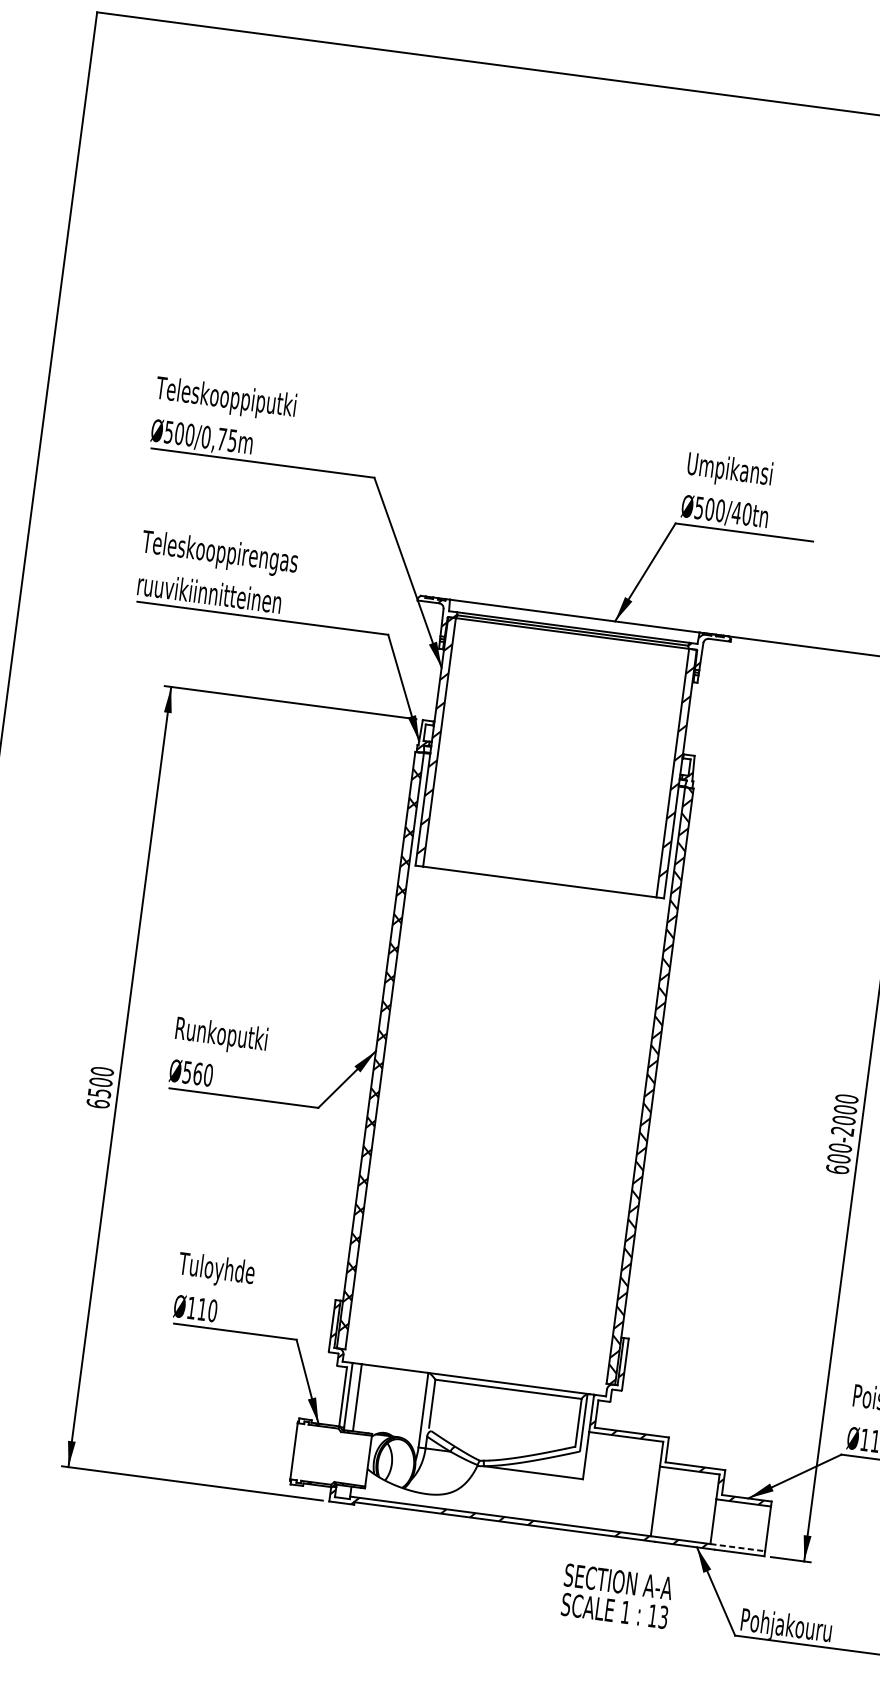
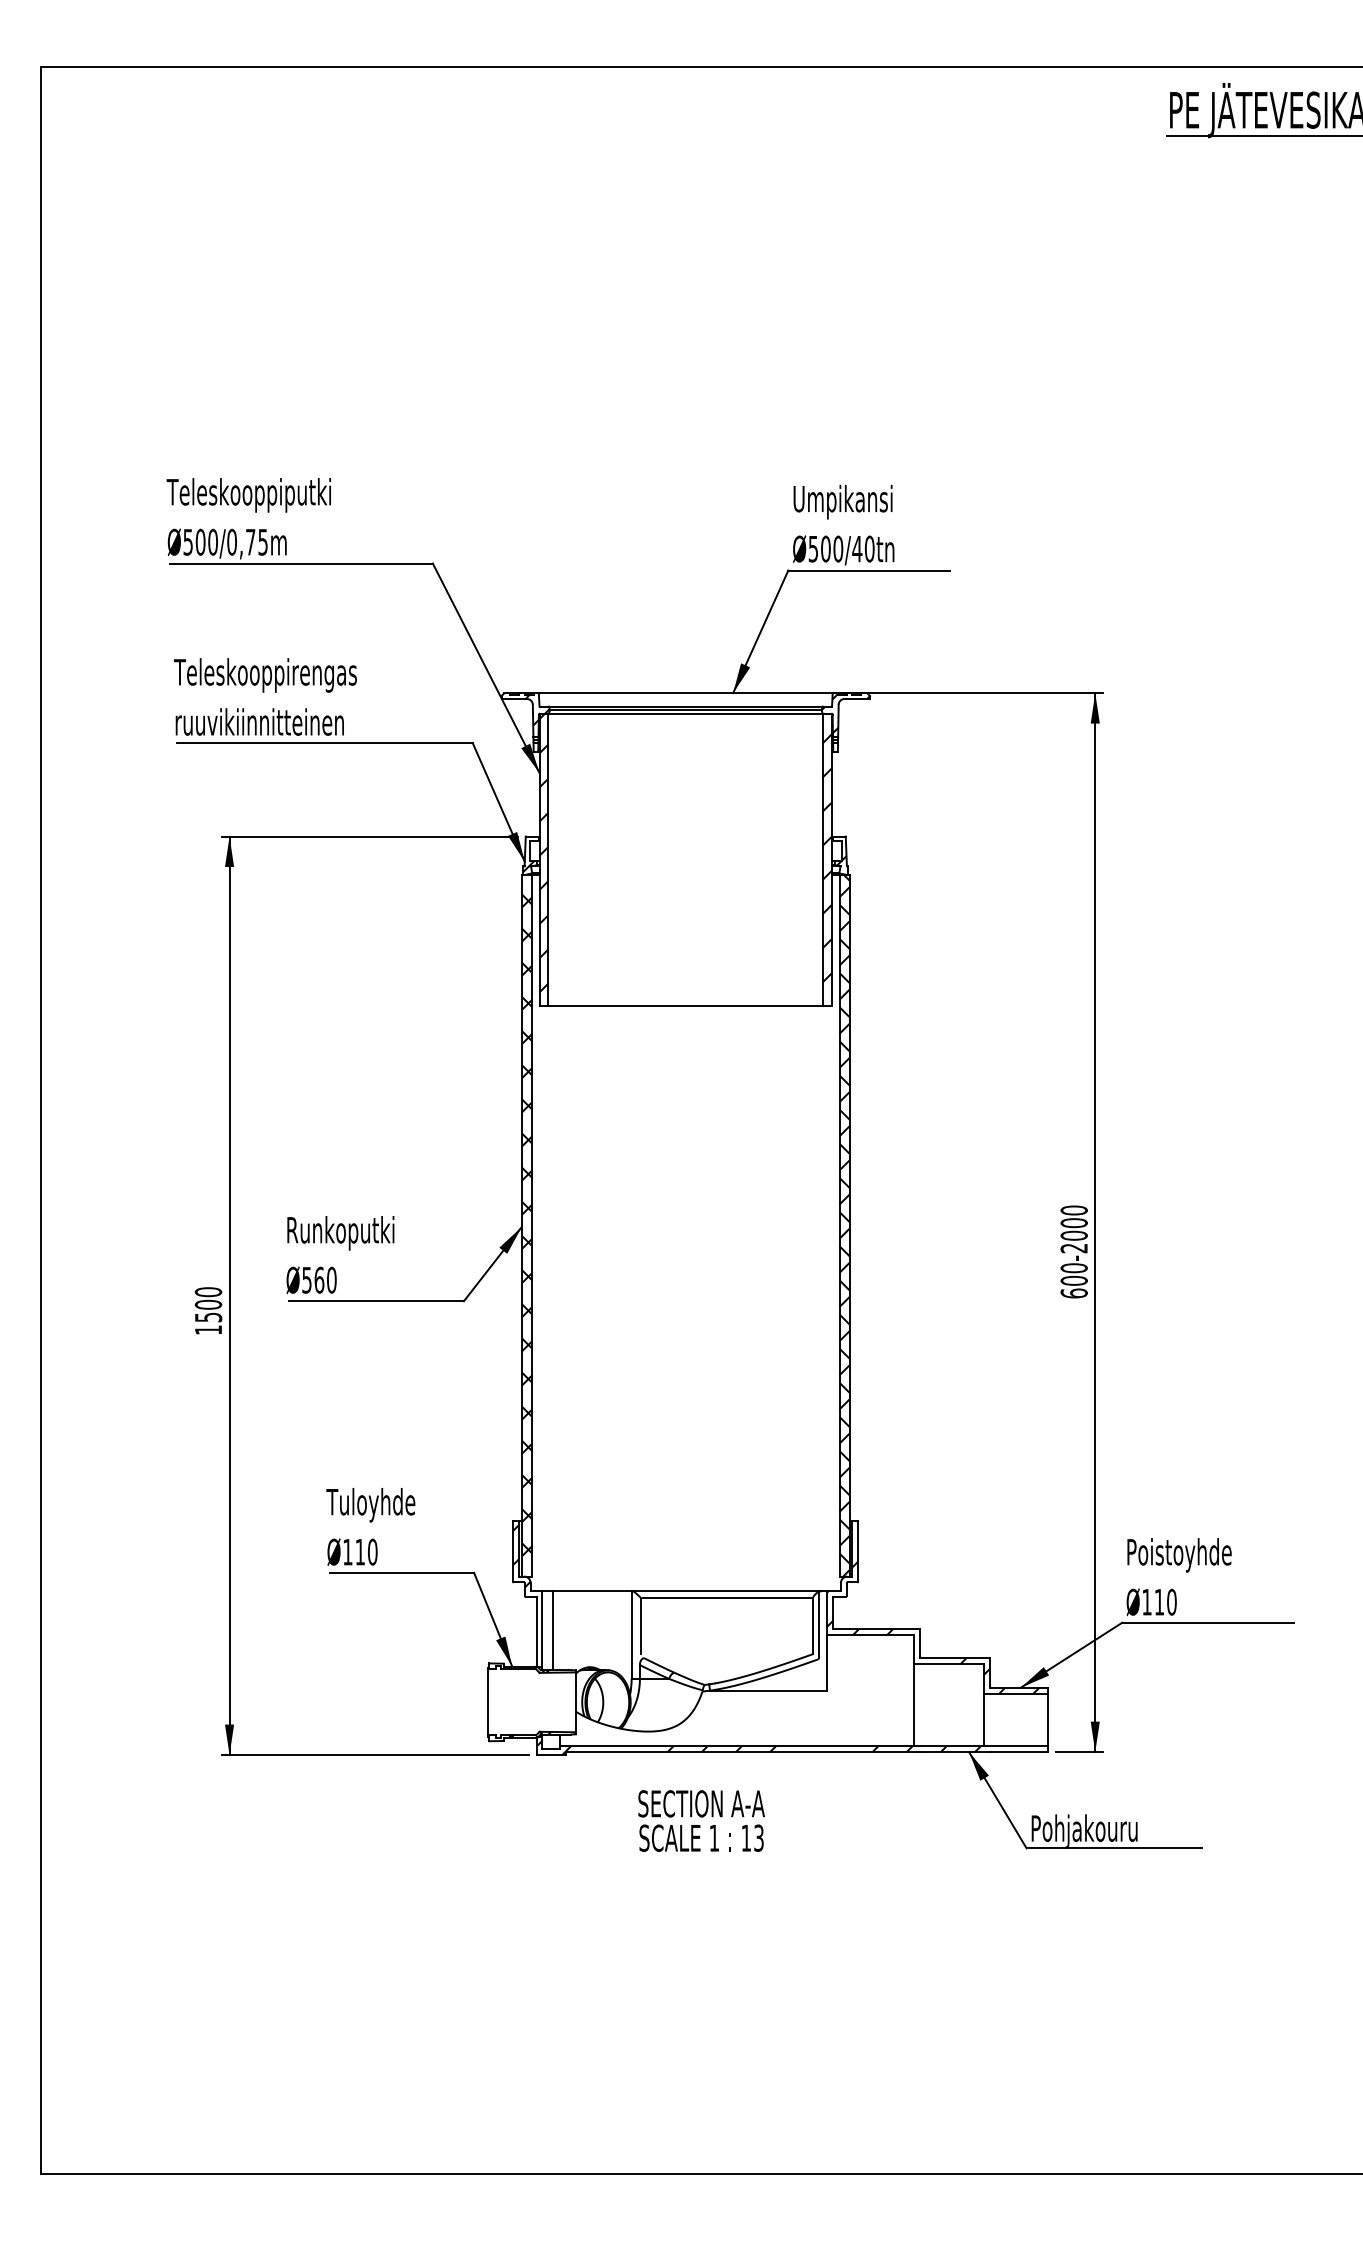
text: (98, 1103) -> (208, 1329), 6500 -> 1500
line: (737, 1547) -> (1016, 1746), dashed -> solid
text: (616, 1595) -> (701, 1820), moved

